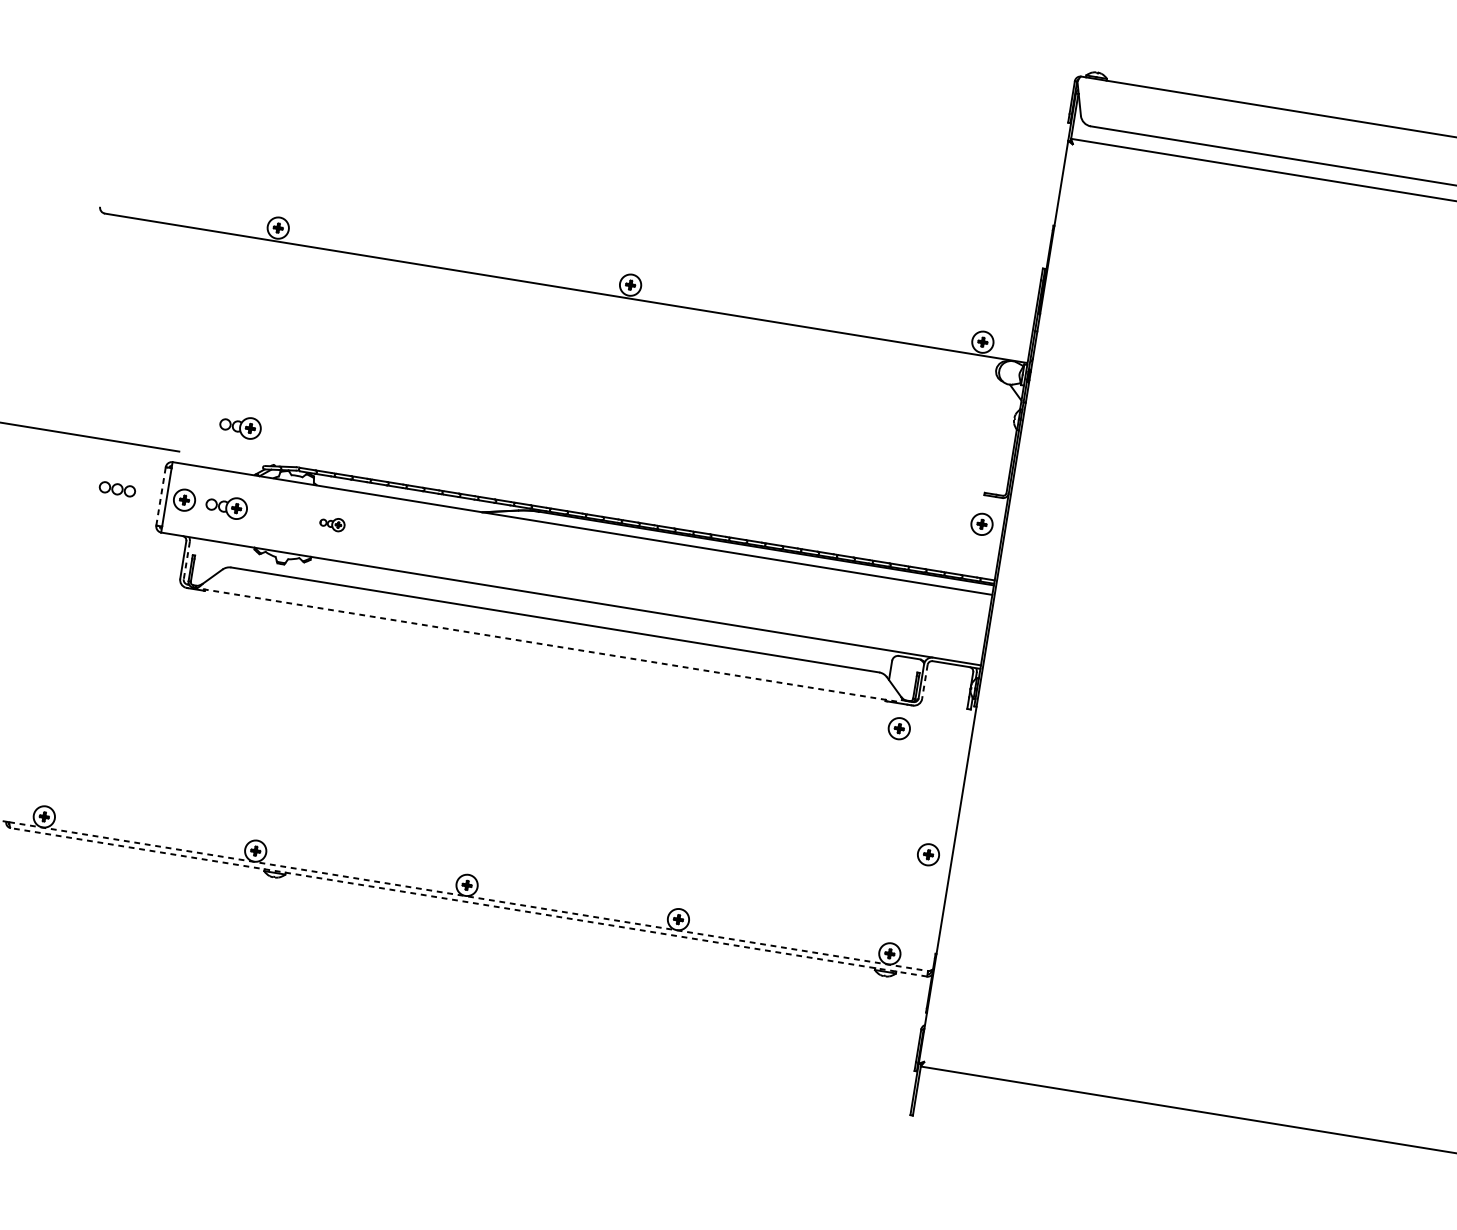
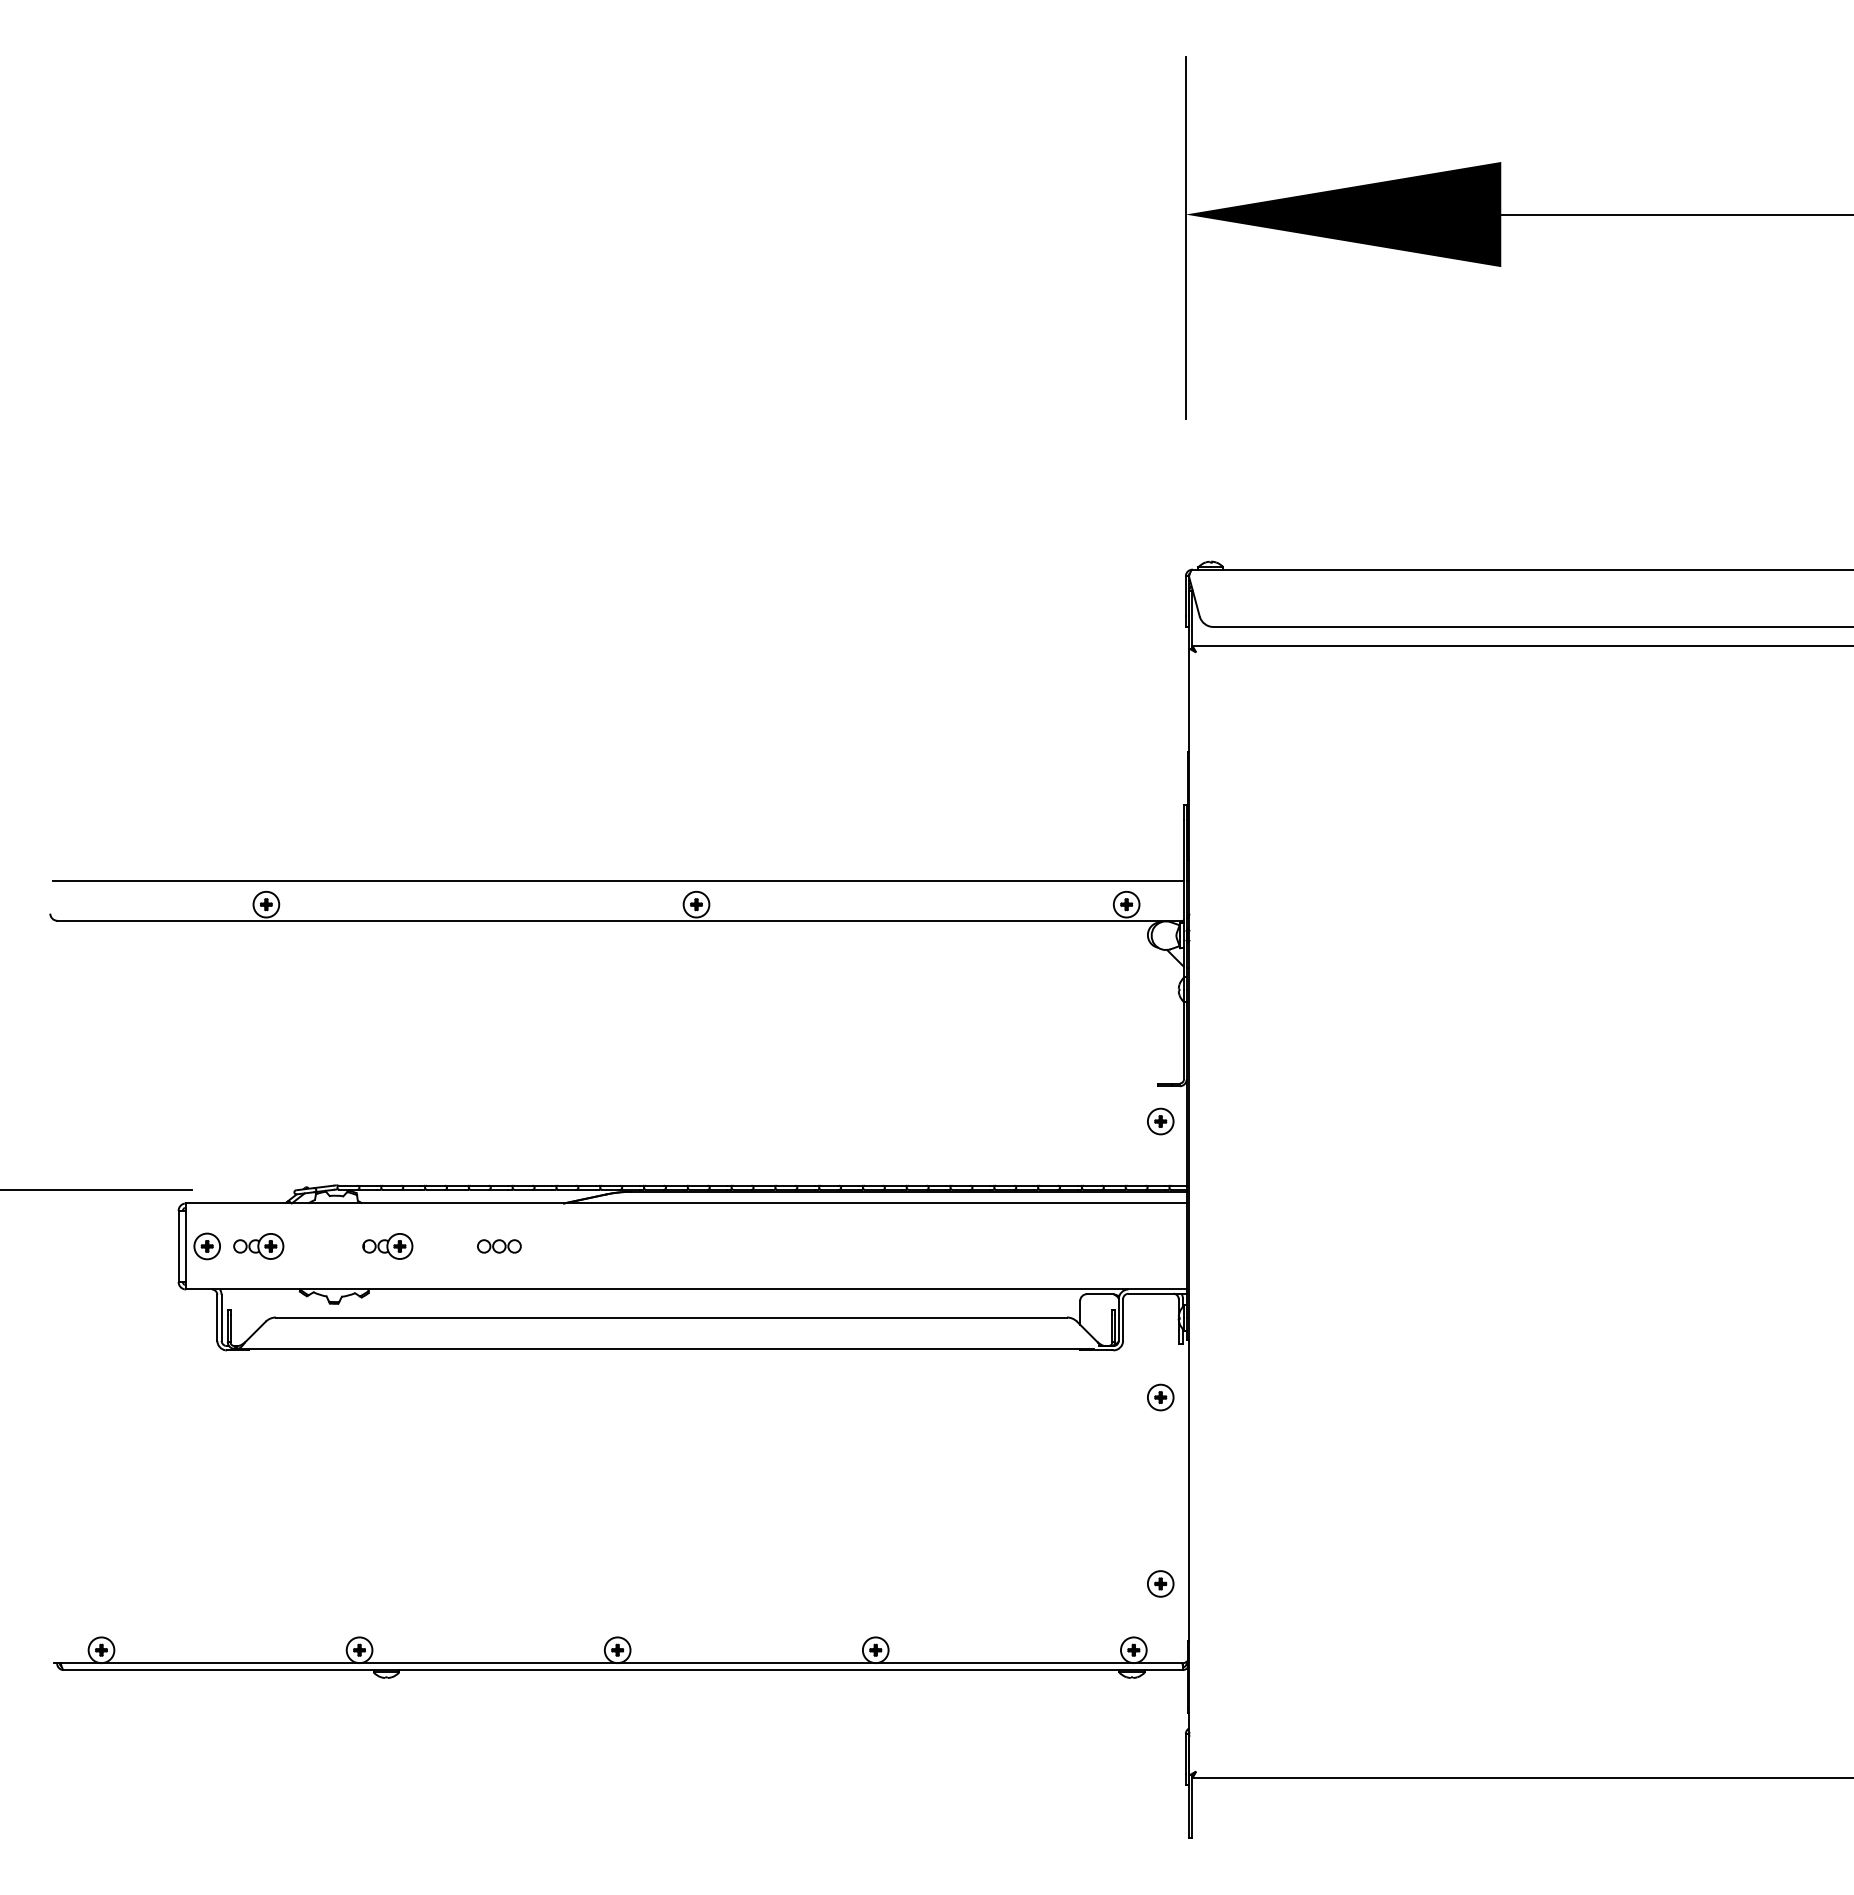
line: (568, 255) -> (617, 881), added
part: (240, 426) -> (259, 1148), removed
part: (117, 489) -> (499, 1246), moved
line: (160, 496) -> (178, 1246), dashed -> solid
part: (332, 524) -> (387, 1246), size x1.67
line: (186, 560) -> (221, 1317), dashed -> solid
line: (546, 644) -> (665, 1348), dashed -> solid
line: (925, 681) -> (1123, 1319), dashed -> solid
part: (899, 728) -> (1160, 1397), moved
part: (928, 854) -> (1160, 1583), moved
line: (468, 896) -> (621, 1663), dashed -> solid
line: (468, 902) -> (622, 1670), dashed -> solid

